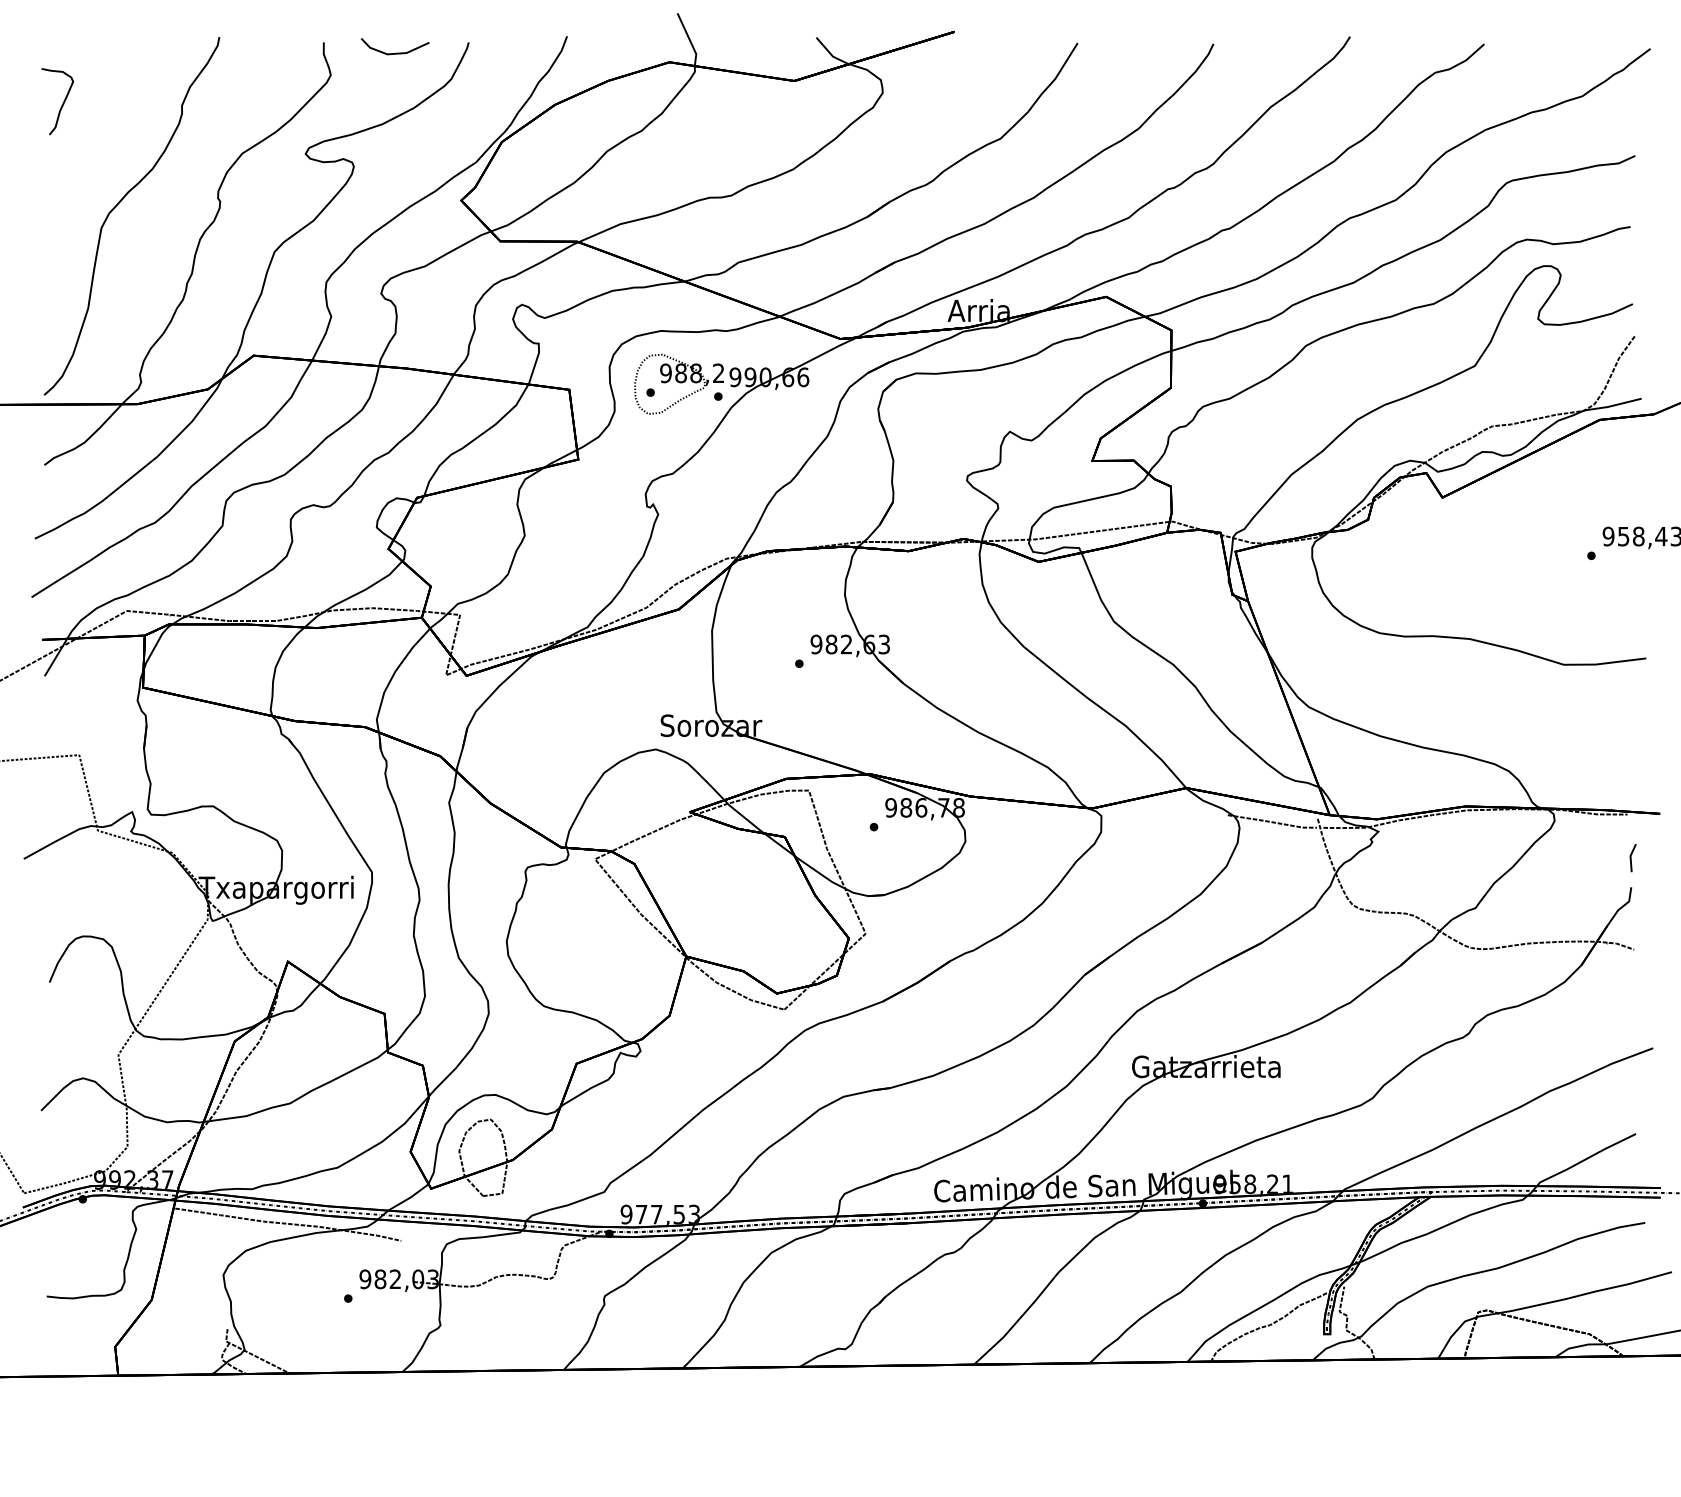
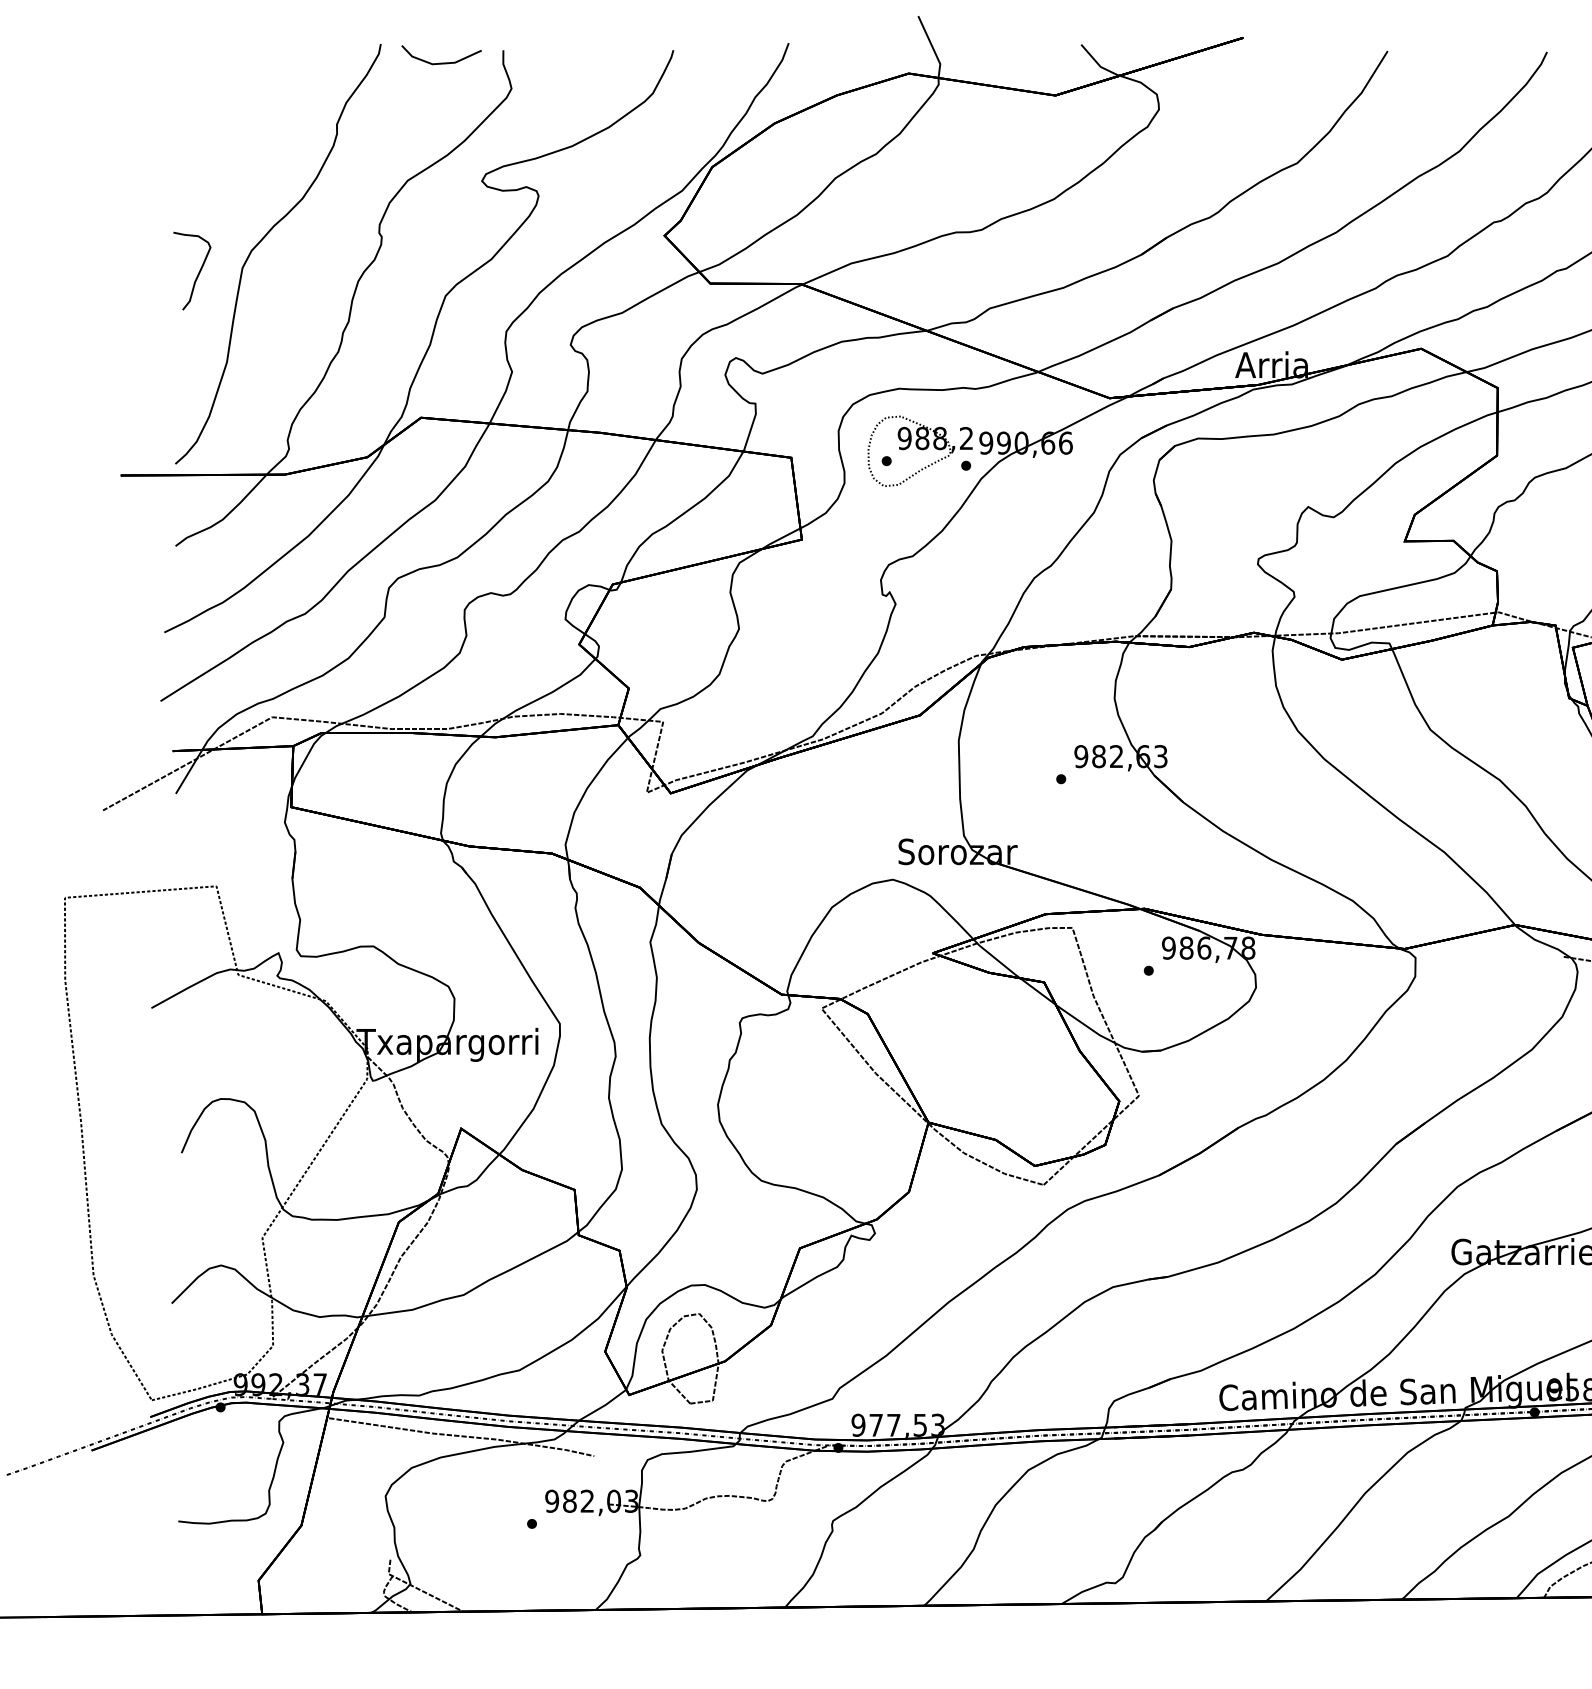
line: (395, 52) -> (441, 62), moved
curve: (62, 103) -> (197, 273), moved

